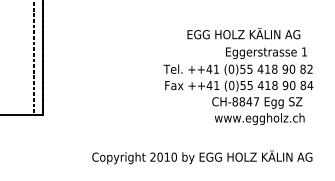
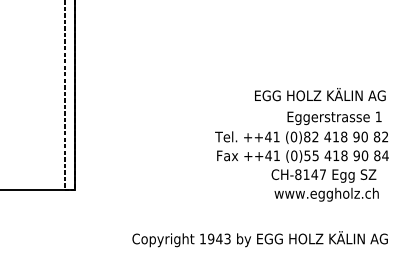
text: (243, 33) -> (320, 94), moved
text: (246, 68) -> (311, 136), (0)55 -> (0)82
text: (242, 101) -> (306, 174), CH-8847 -> CH-8147
text: (162, 156) -> (214, 238), 2010 -> 1943

